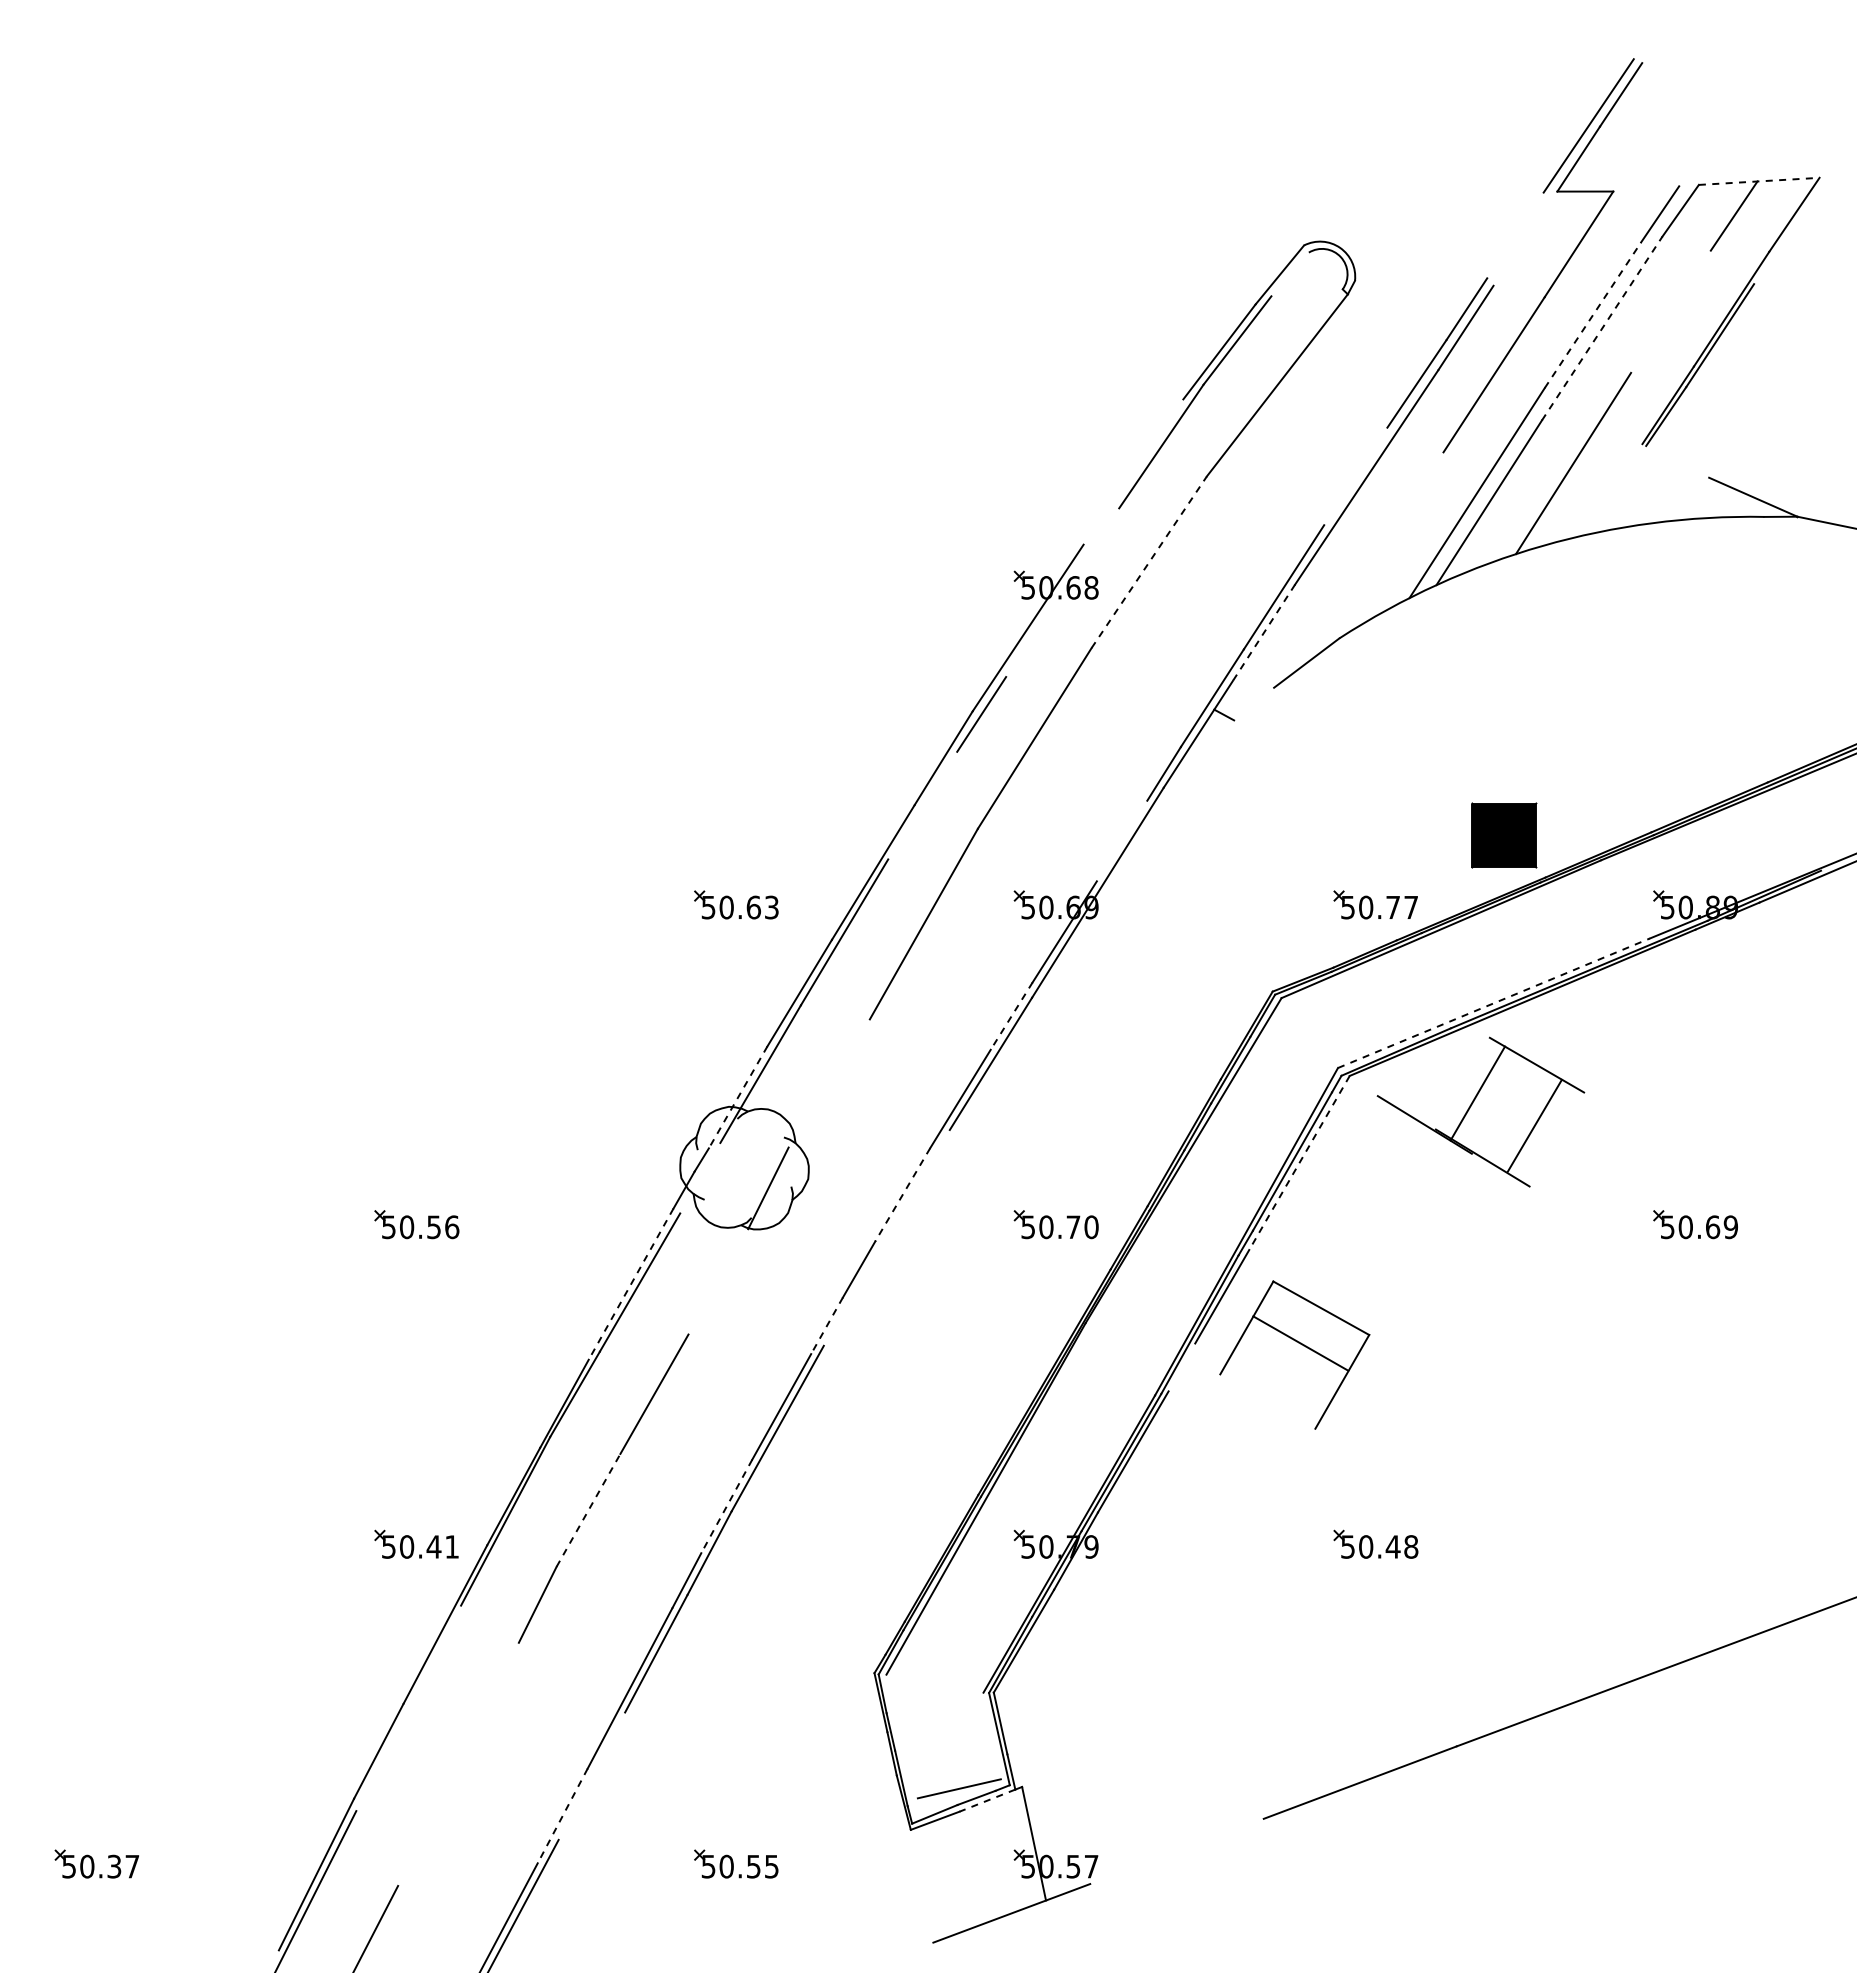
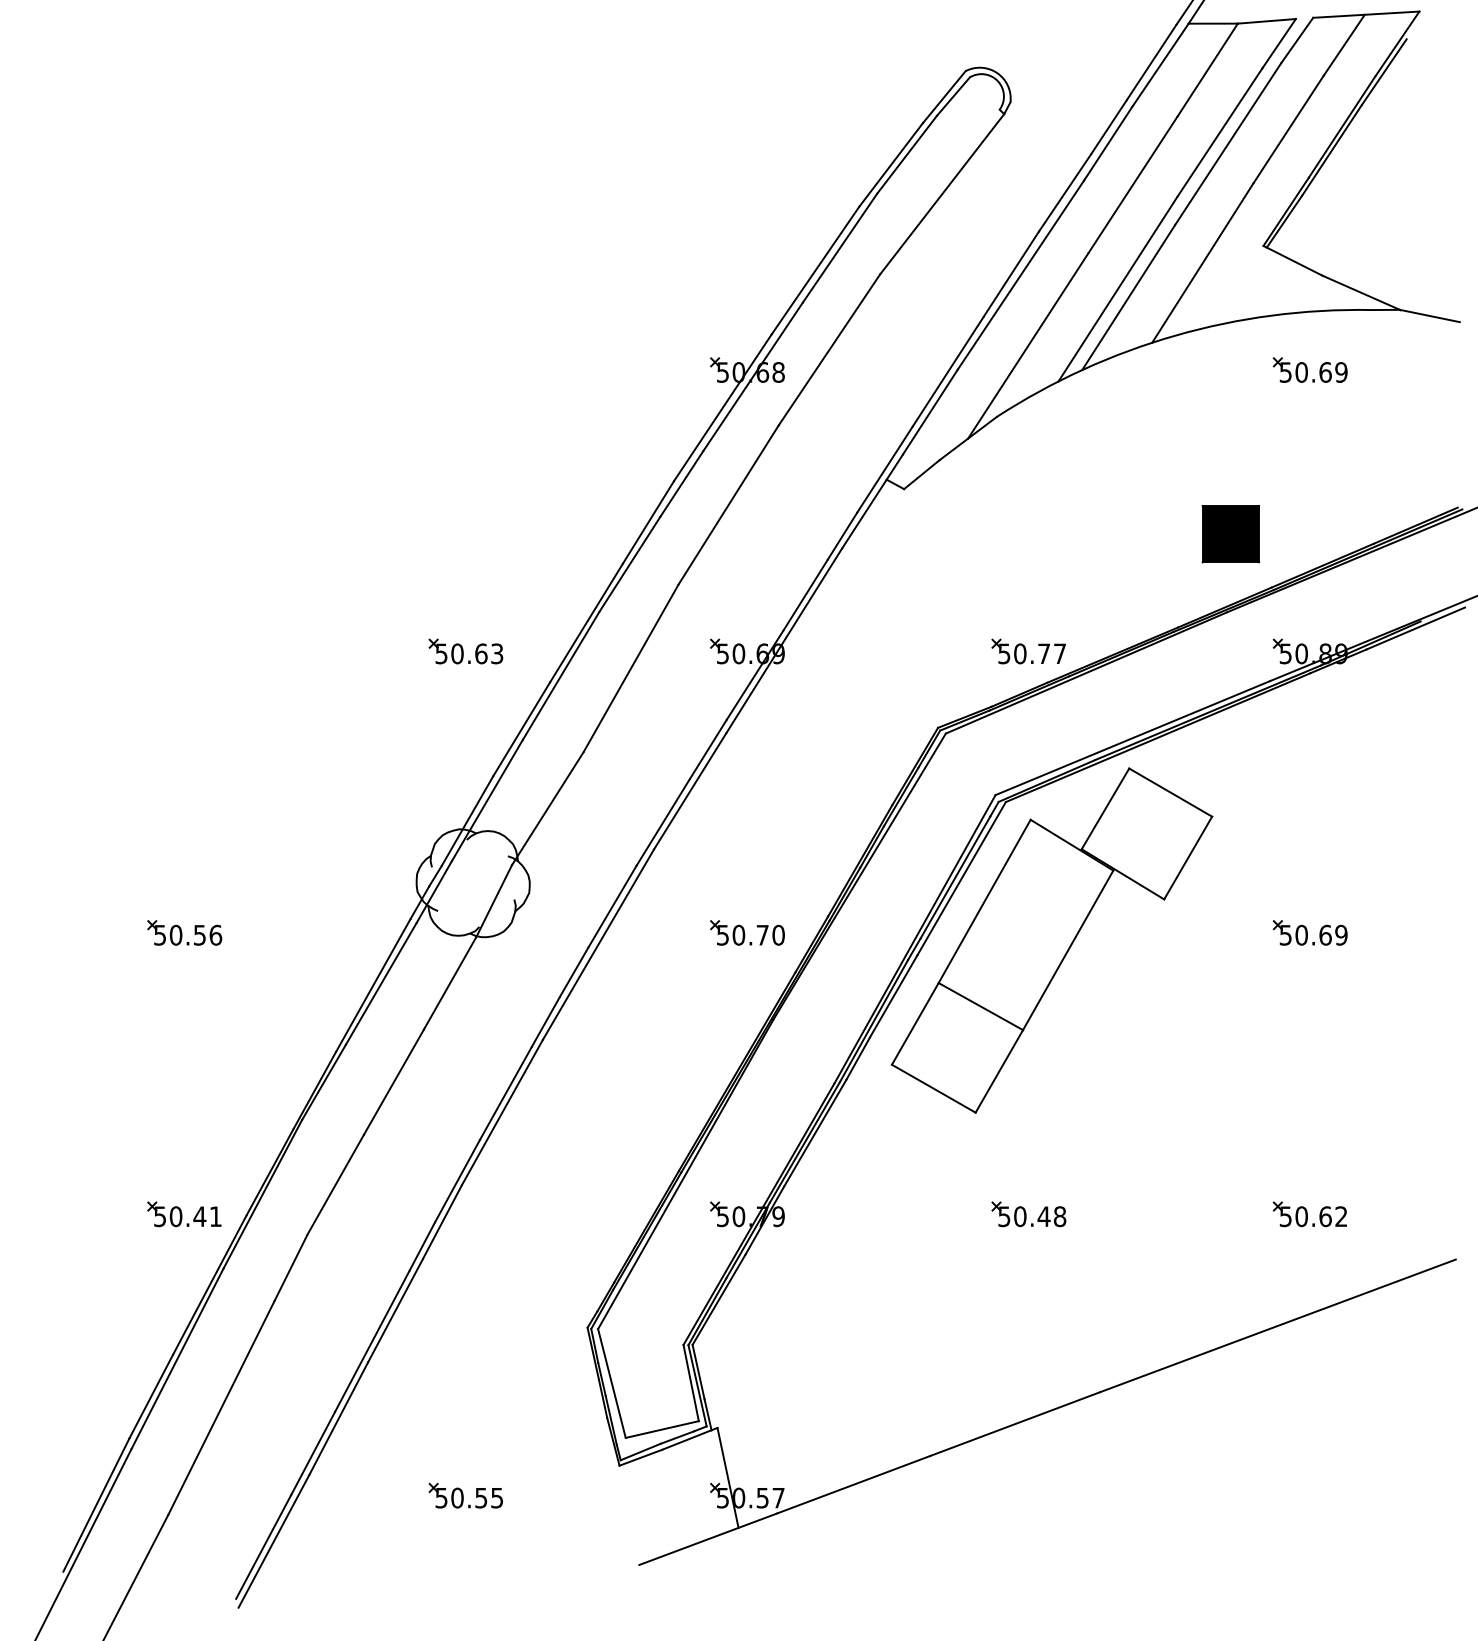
line: (1759, 181) -> (1366, 14), dashed -> solid
line: (1646, 188) -> (1267, 20), added
line: (1515, 235) -> (1151, 62), added
line: (1525, 238) -> (1160, 64), added
line: (1779, 246) -> (1384, 72), added
line: (1289, 274) -> (952, 96), added
line: (1670, 311) -> (1288, 129), added
line: (1593, 314) -> (1220, 131), dashed -> solid
line: (1602, 328) -> (1228, 144), dashed -> solid
line: (1675, 460) -> (1292, 260), added
line: (1133, 471) -> (815, 270), added
line: (1355, 476) -> (1010, 274), added
line: (1374, 557) -> (1027, 345), added
line: (1149, 561) -> (829, 349), dashed -> solid
part: (1695, 584) -> (1310, 369), added
line: (1062, 592) -> (753, 376), added
line: (1263, 633) -> (929, 412), dashed -> solid
line: (1254, 703) -> (922, 474), added
line: (922, 805) -> (629, 564), added
part: (1504, 835) -> (1231, 534), moved
line: (1121, 840) -> (804, 594), added
line: (1493, 1003) -> (1132, 738), dashed -> solid
line: (1011, 1016) -> (708, 749), dashed -> solid
line: (828, 1083) -> (547, 808), added
line: (1477, 1093) -> (1187, 858), moved
line: (738, 1097) -> (467, 821), dashed -> solid
line: (1534, 1125) -> (1105, 808), moved
line: (1299, 1163) -> (961, 879), dashed -> solid
line: (700, 1178) -> (434, 892), added
line: (1325, 1188) -> (984, 901), added
line: (902, 1195) -> (612, 907), dashed -> solid
line: (886, 1237) -> (598, 944), added
line: (1420, 1243) -> (1068, 949), added
line: (718, 1281) -> (450, 983), added
line: (631, 1284) -> (373, 985), dashed -> solid
line: (826, 1326) -> (545, 1022), dashed -> solid
line: (1300, 1343) -> (933, 1088), moved
line: (1181, 1367) -> (857, 1058), added
line: (726, 1506) -> (457, 1181), dashed -> solid
line: (588, 1510) -> (335, 1184), dashed -> solid
part: (1695, 1543) -> (1310, 1213), added
line: (408, 1708) -> (177, 1358), added
line: (991, 1735) -> (690, 1382), added
line: (901, 1736) -> (611, 1383), added
line: (458, 1763) -> (221, 1407), added
line: (591, 1775) -> (338, 1417), added
line: (986, 1800) -> (686, 1439), dashed -> solid
line: (562, 1816) -> (312, 1453), dashed -> solid
line: (1176, 1851) -> (853, 1484), added

